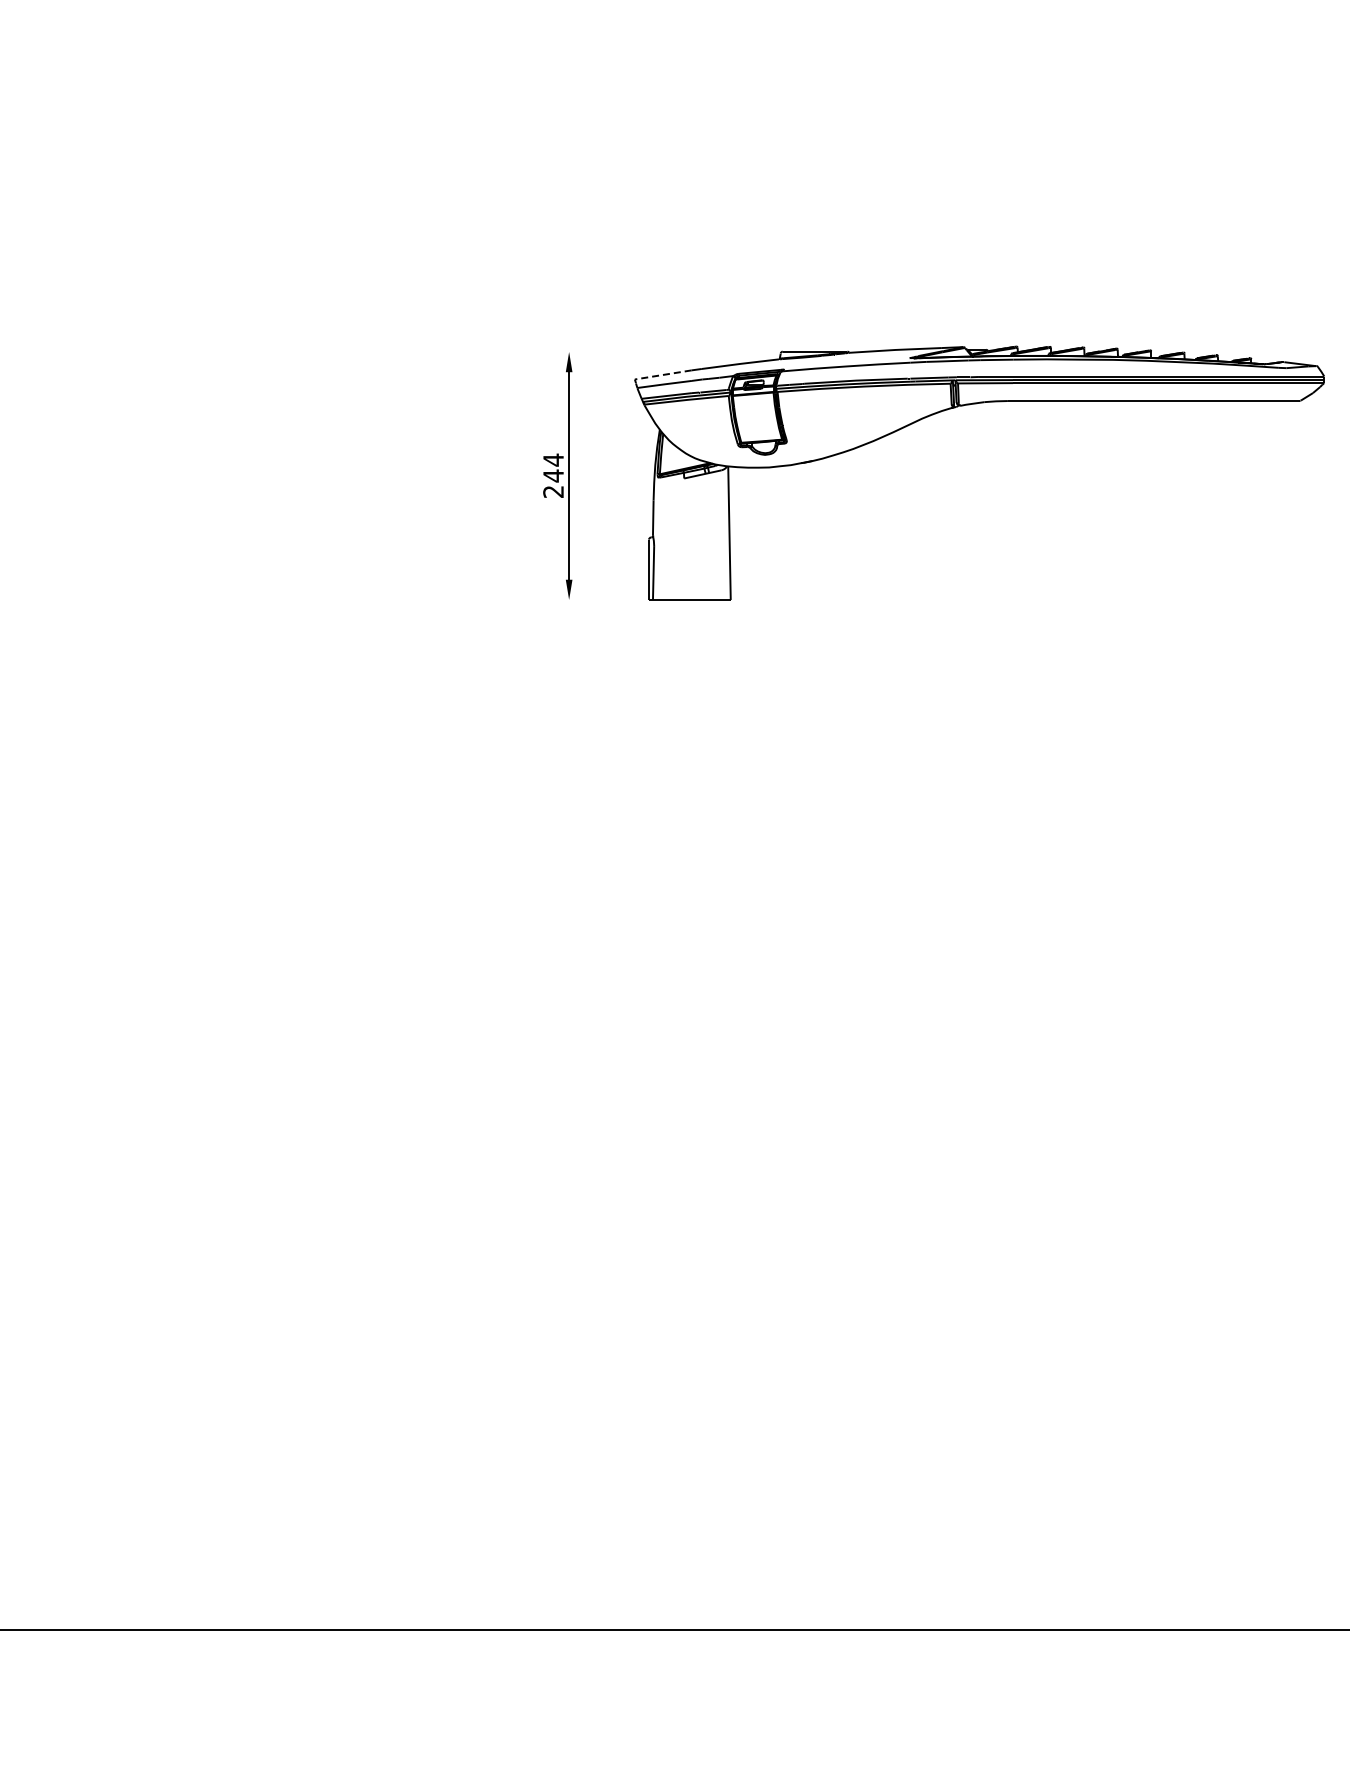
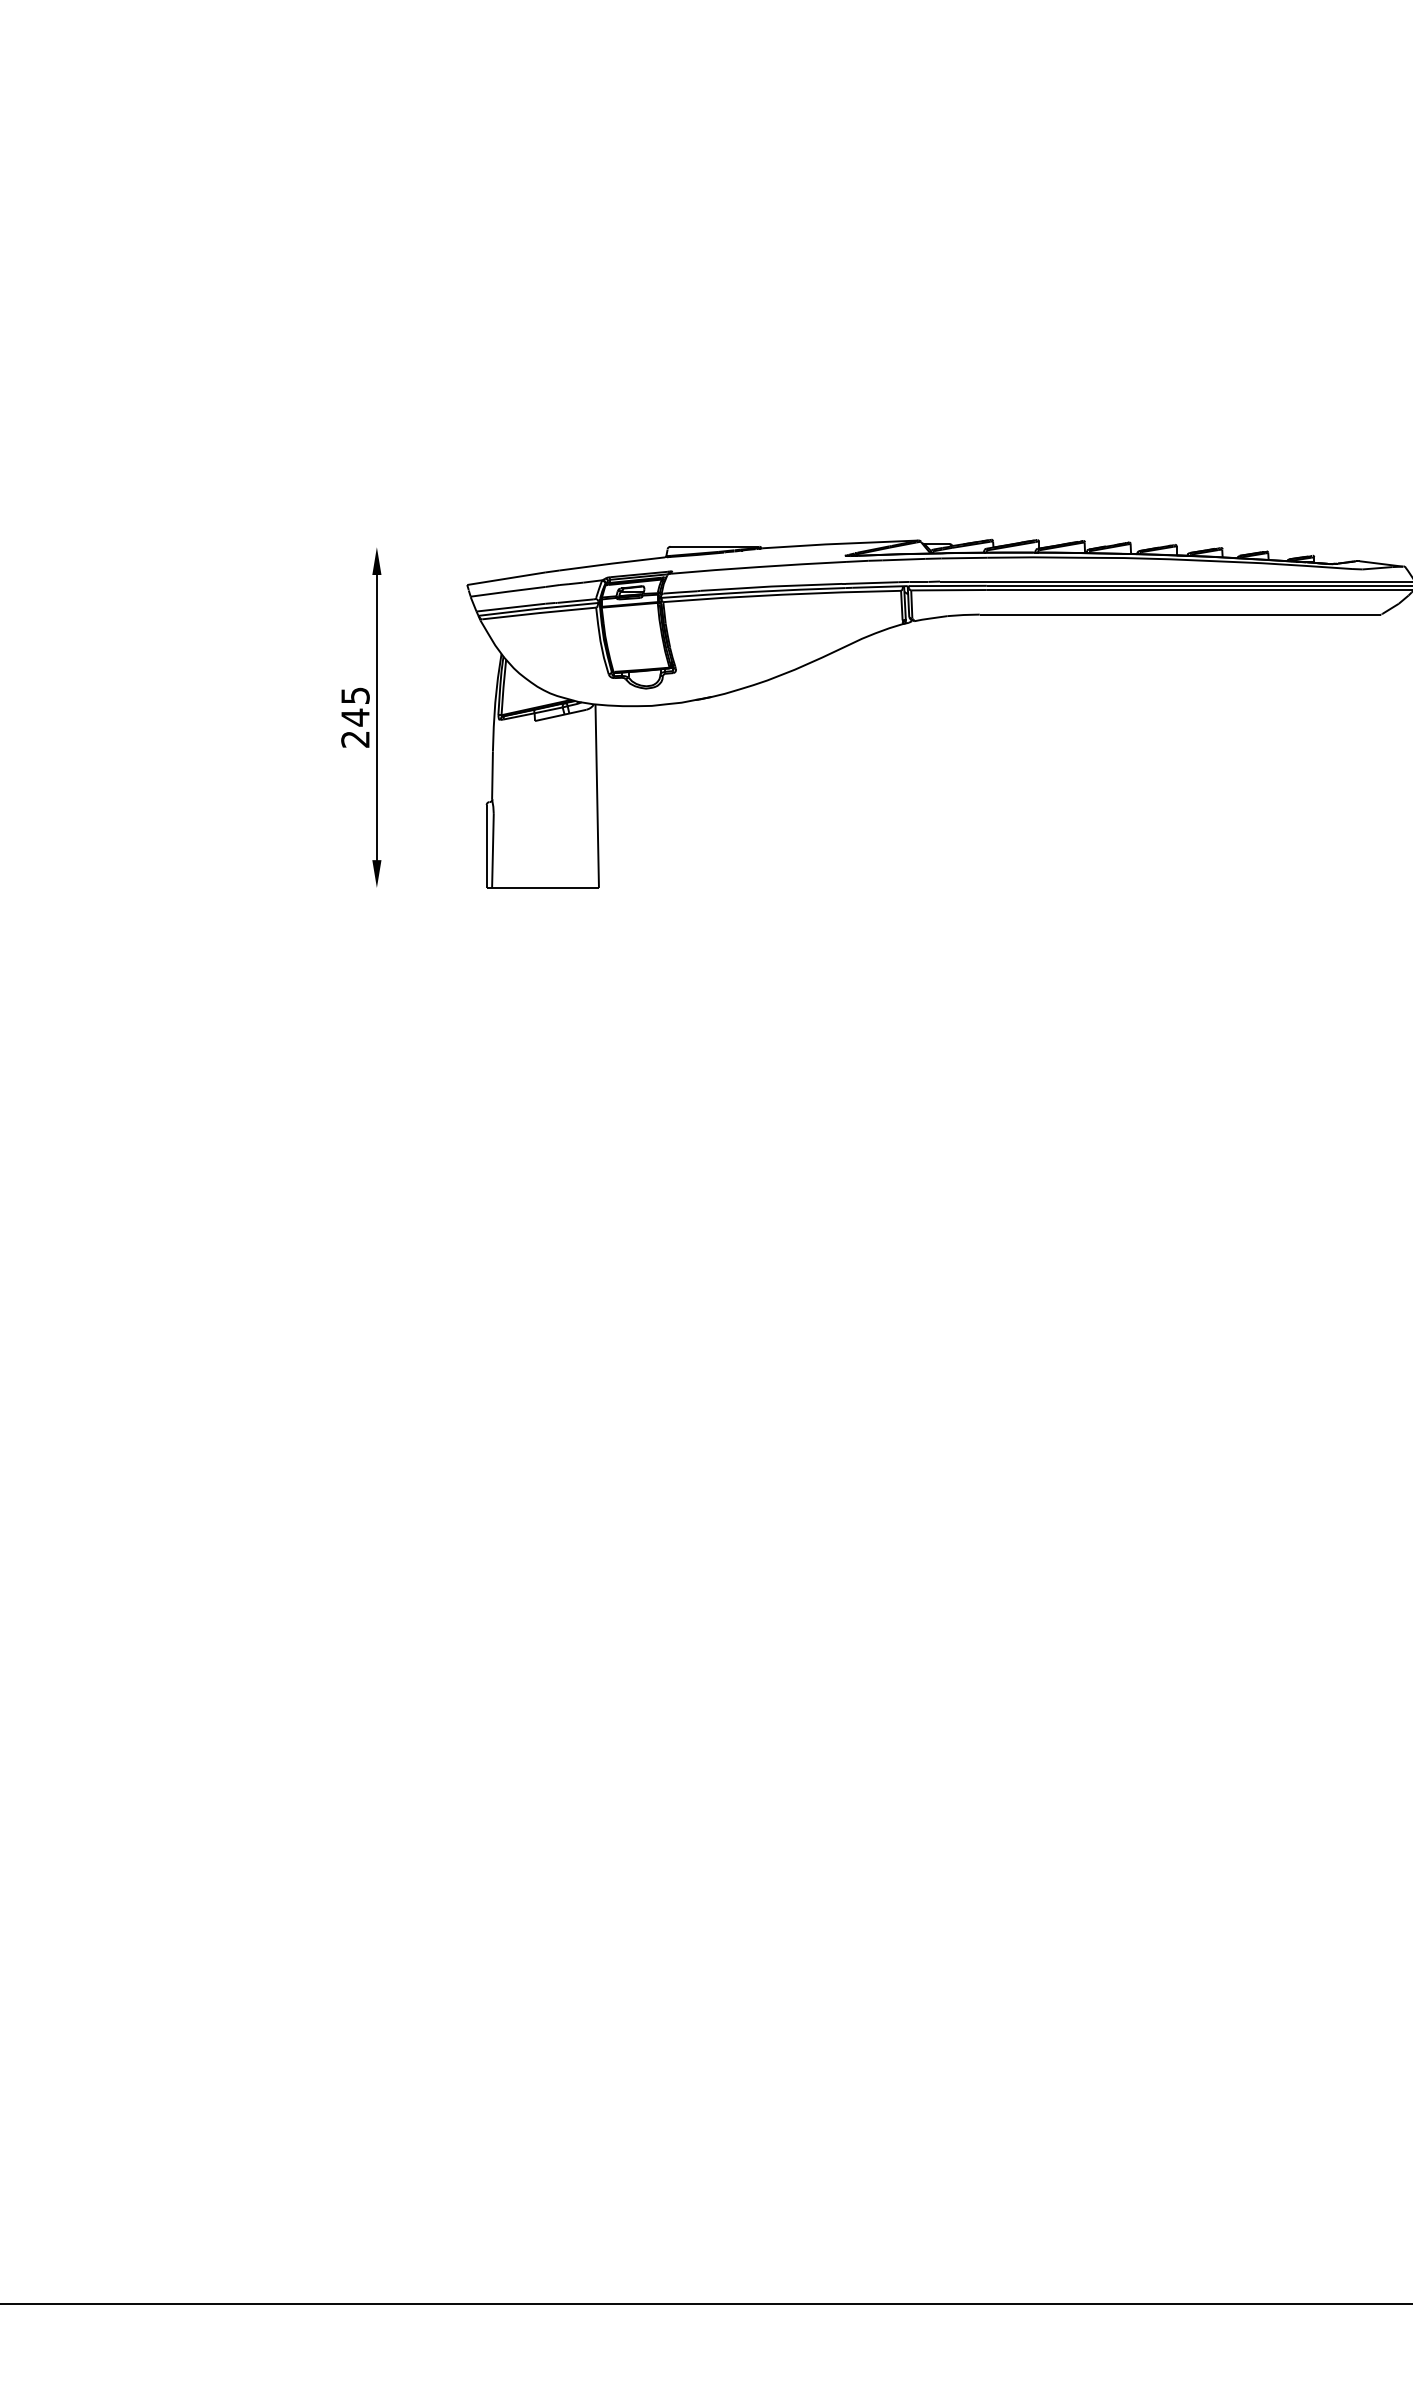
line: (663, 374) -> (506, 578), dashed -> solid
text: (553, 459) -> (355, 694), 244 -> 245

